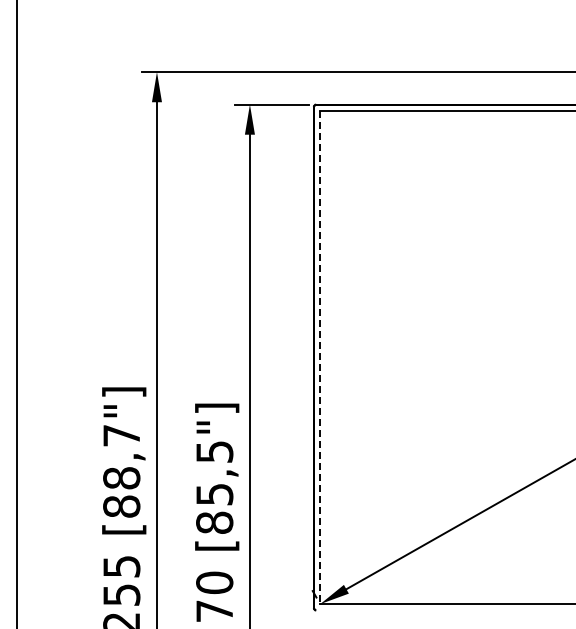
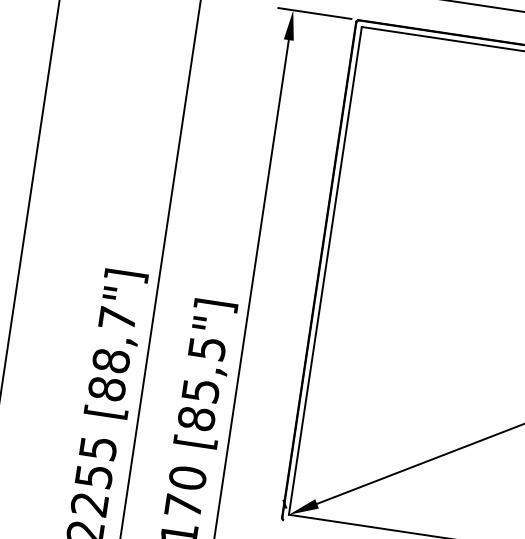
line: (320, 357) -> (325, 270), dashed -> solid

